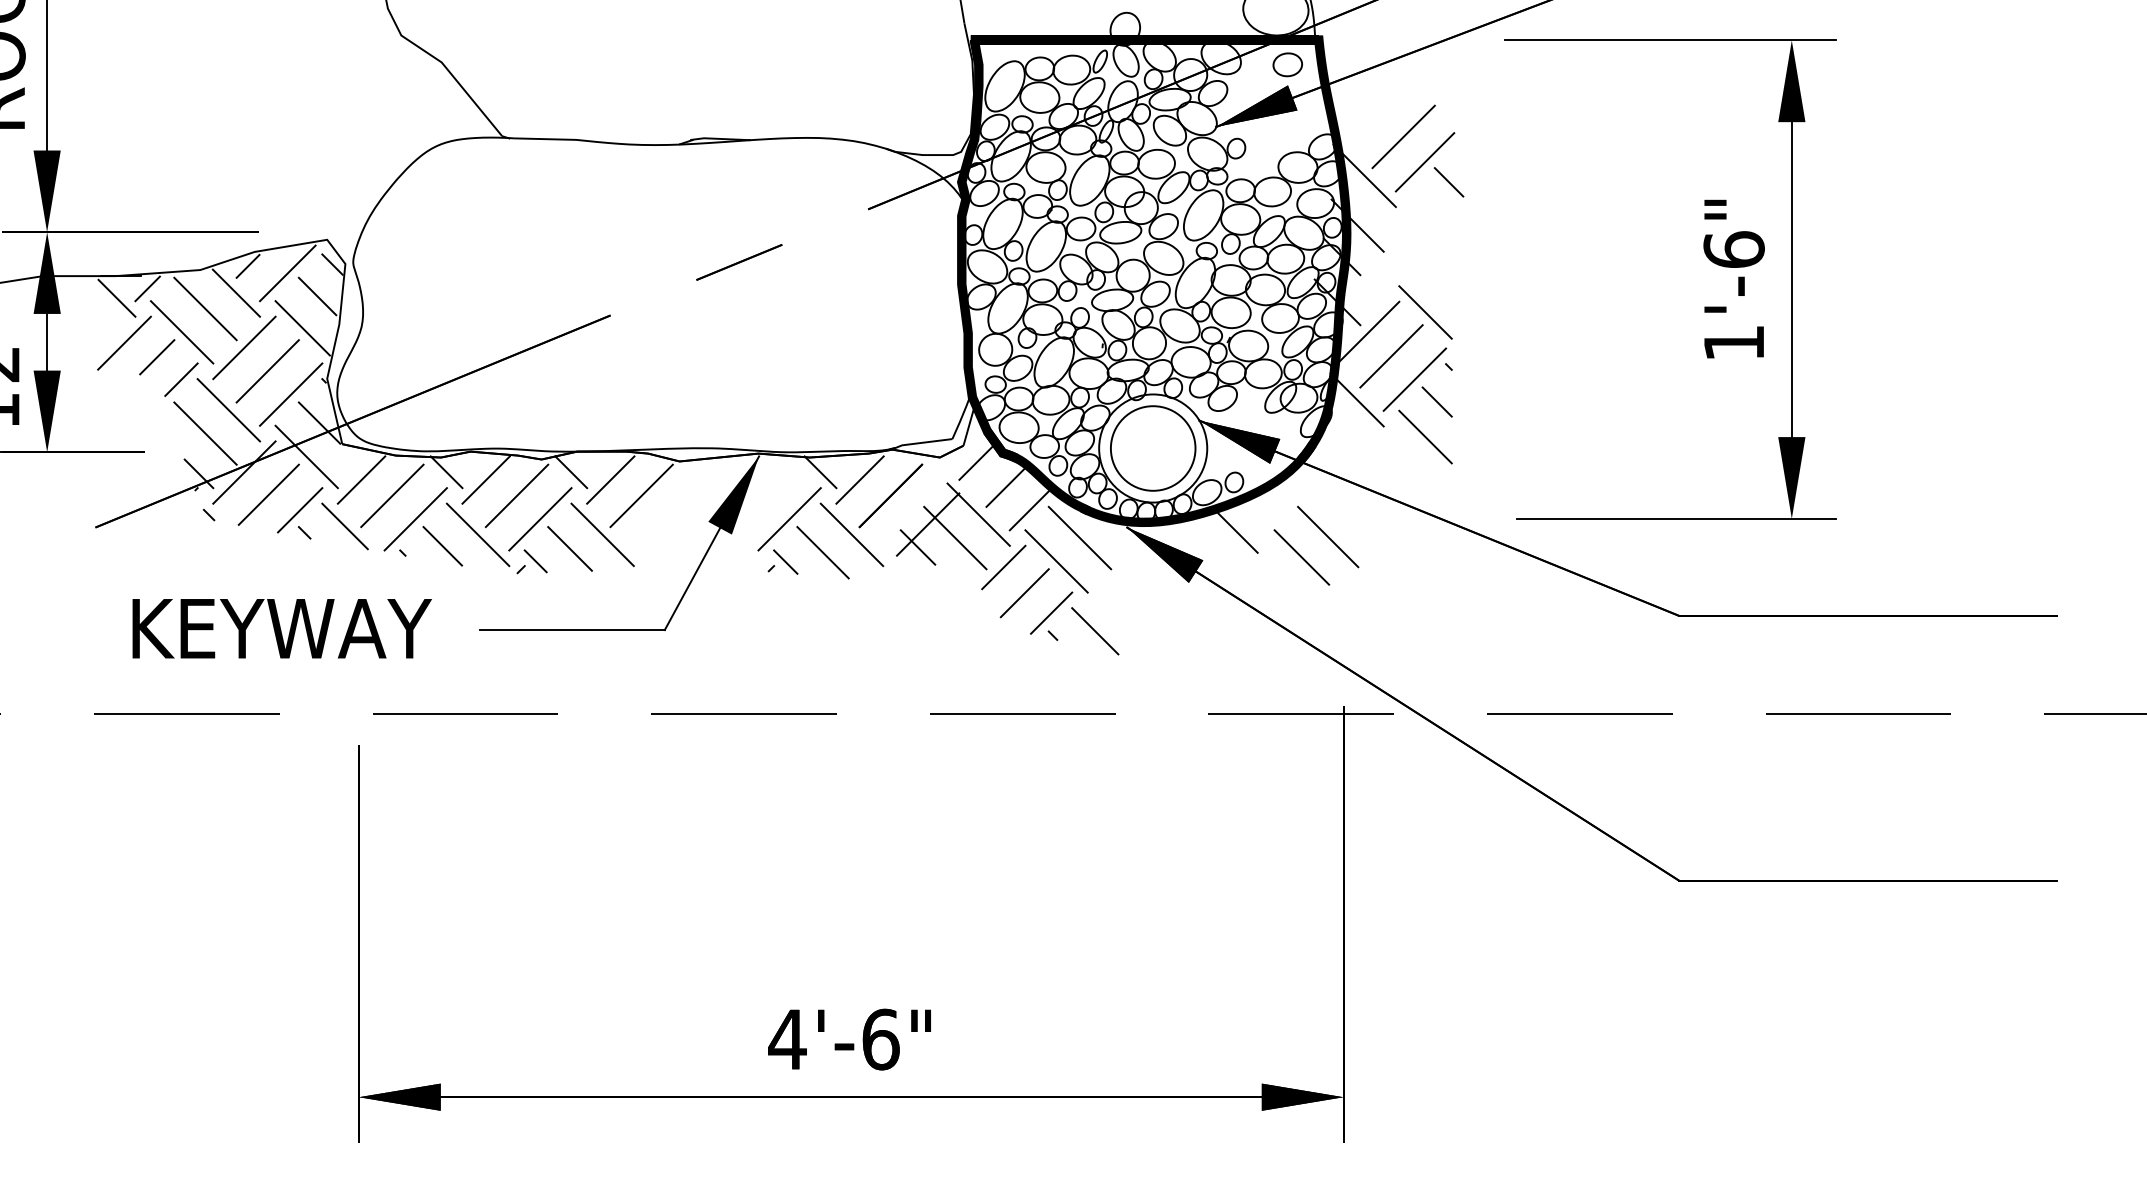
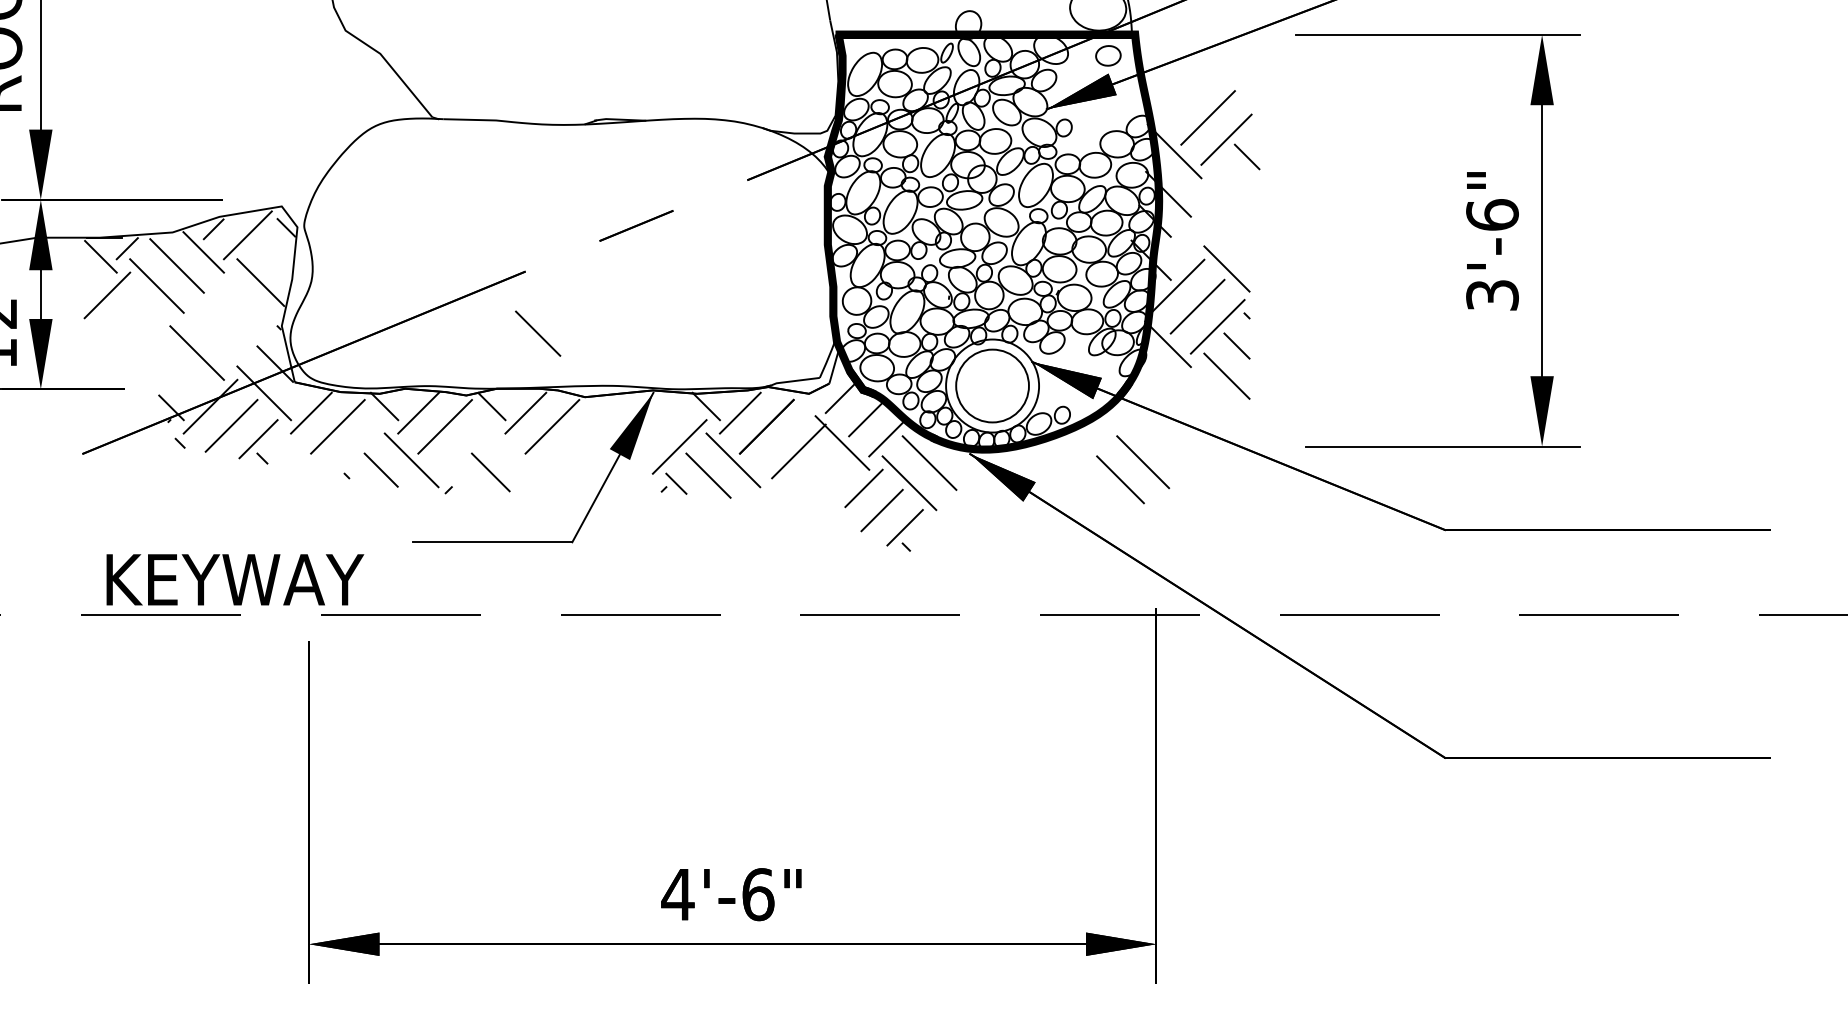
line: (317, 296) -> (273, 255), removed
text: (1733, 342) -> (1491, 294), 1'-6" -> 3'-6"
line: (244, 347) -> (210, 299), removed
line: (157, 357) -> (135, 307), removed
line: (267, 371) -> (230, 319), removed
line: (181, 379) -> (156, 326), removed
line: (624, 387) -> (537, 333), added
line: (290, 394) -> (250, 339), removed
line: (205, 433) -> (177, 373), removed
line: (415, 519) -> (357, 447), removed
line: (540, 519) -> (465, 447), removed
line: (344, 526) -> (296, 453), removed
line: (1236, 531) -> (1064, 457), removed
line: (602, 534) -> (518, 460), removed
line: (955, 537) -> (822, 462), removed
line: (917, 547) -> (789, 471), removed
line: (535, 561) -> (461, 483), removed
text: (281, 628) -> (234, 579), moved
line: (1095, 631) -> (942, 543), removed

